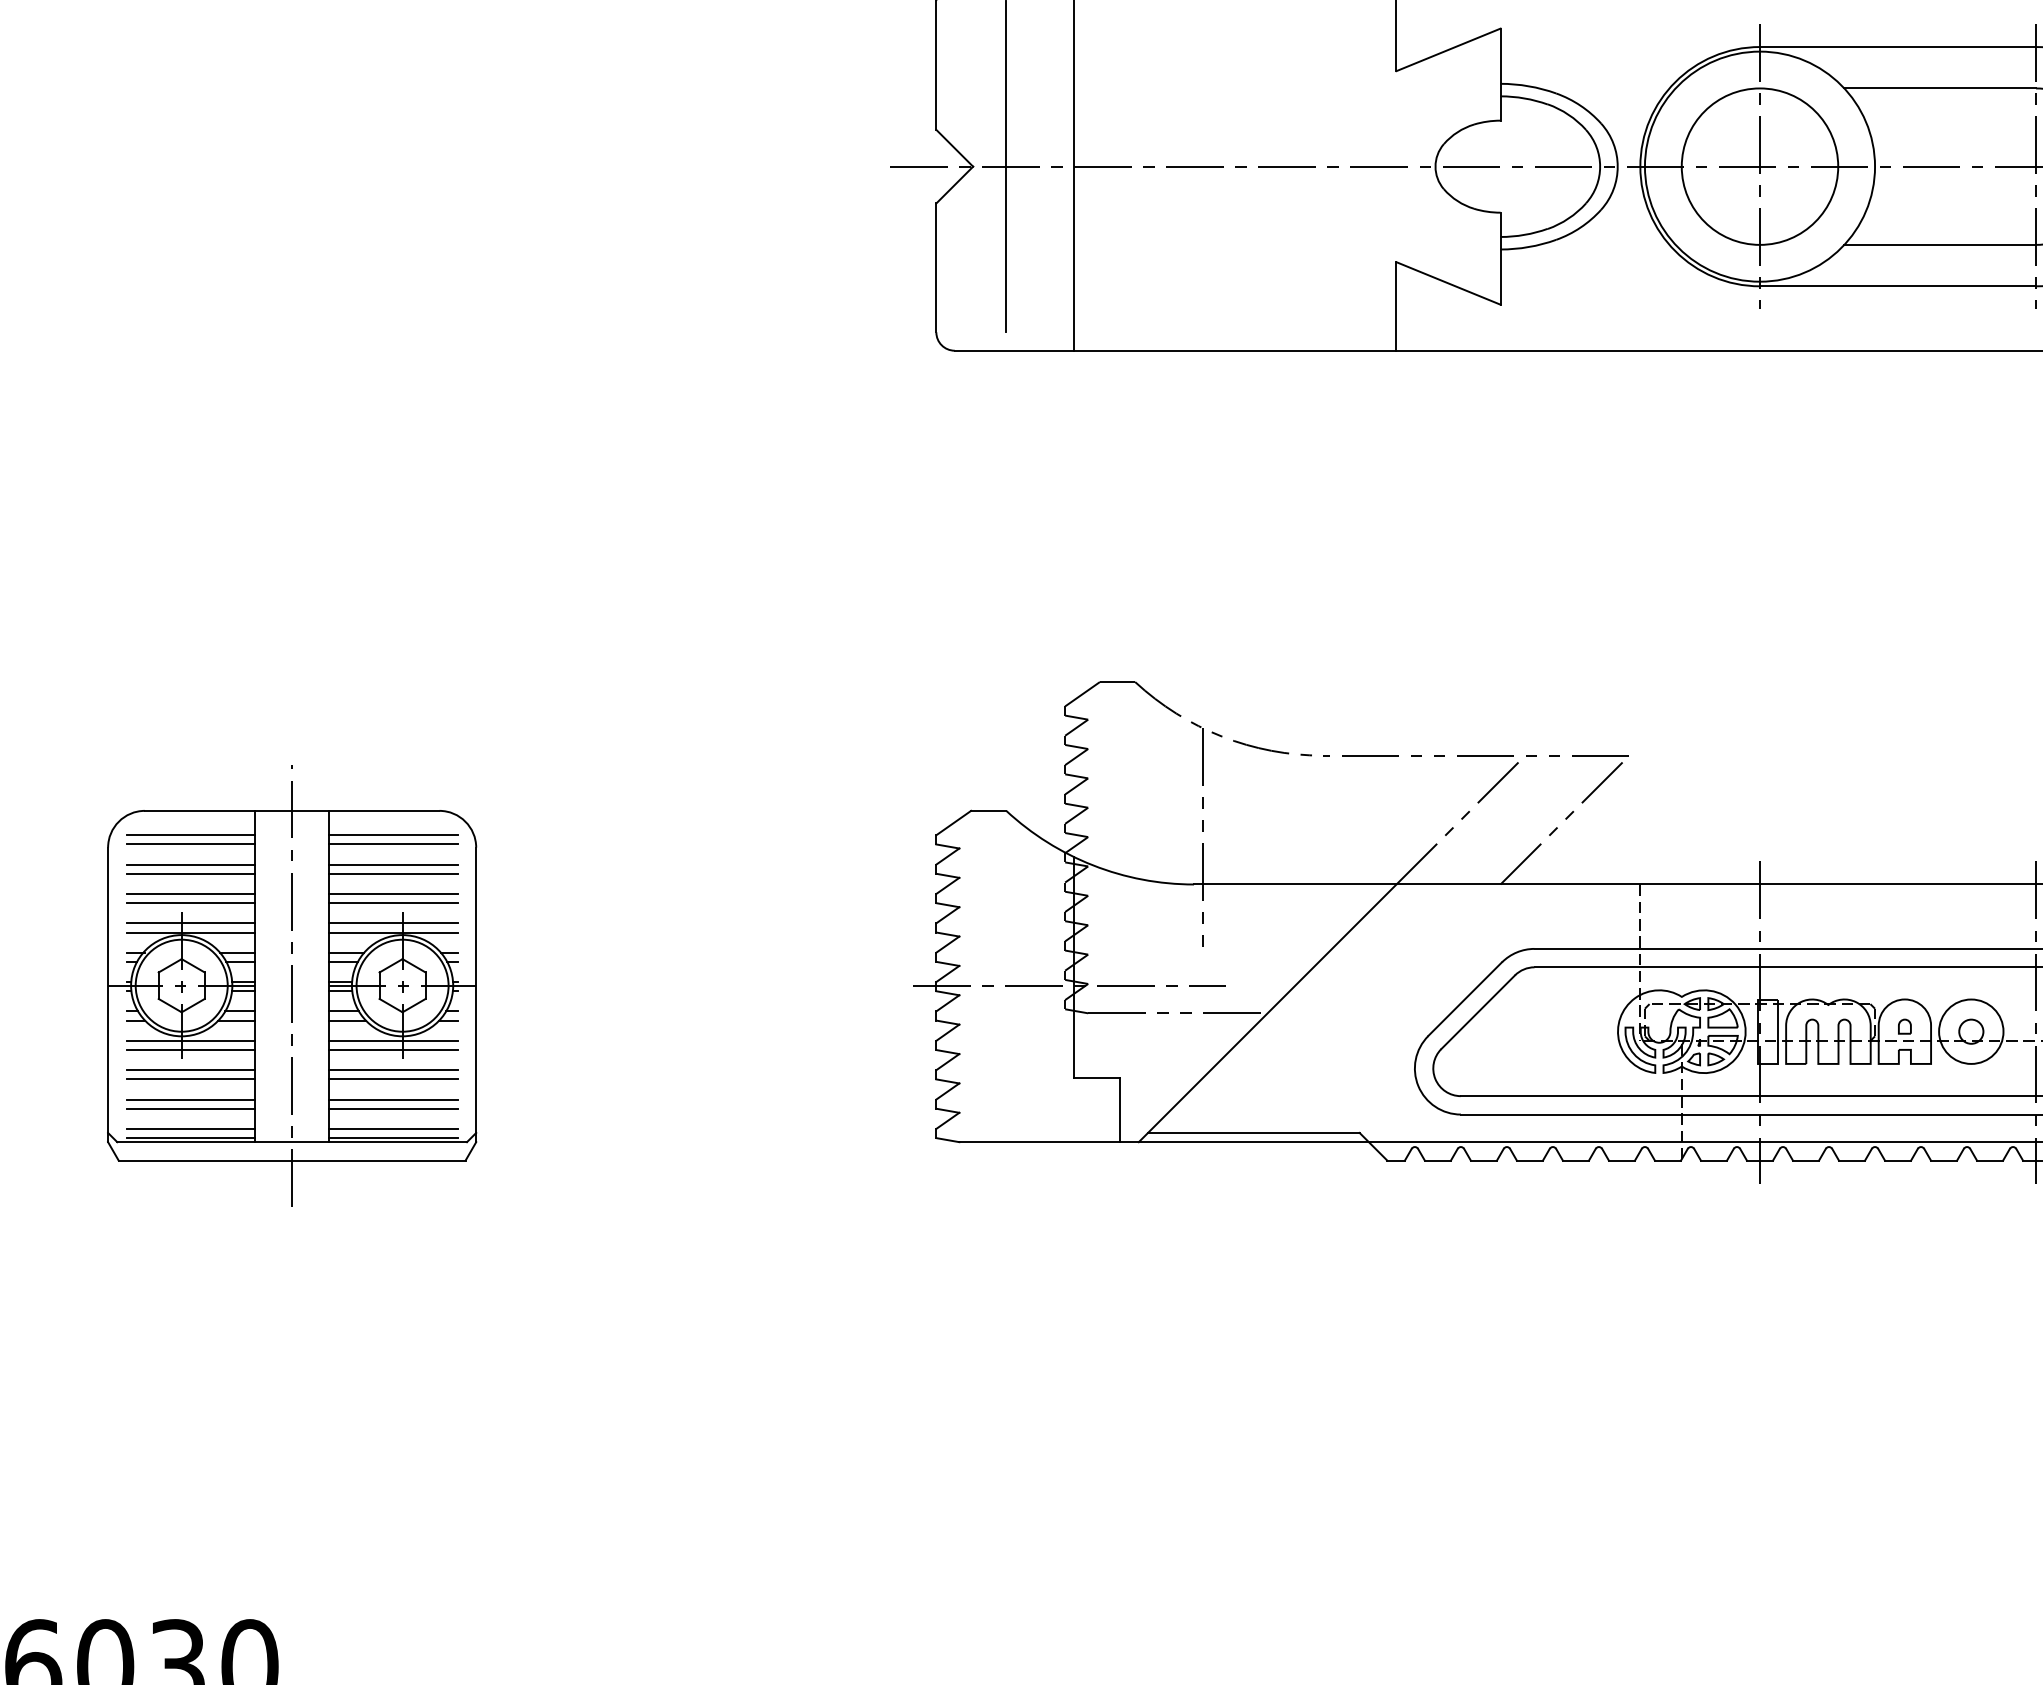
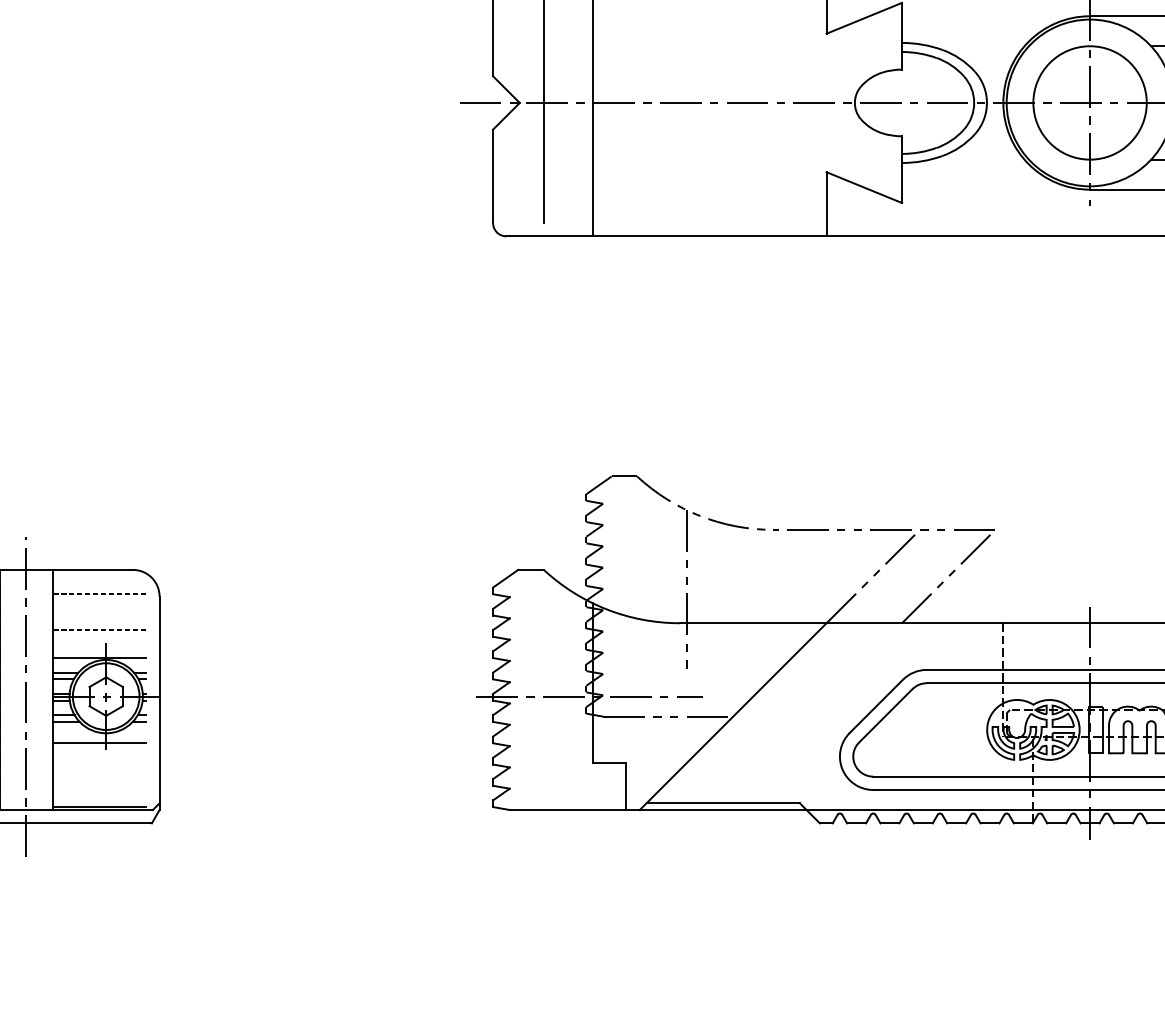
line: (392, 835) -> (98, 587), removed
line: (392, 844) -> (98, 594), solid -> dashed
line: (392, 864) -> (98, 608), removed
line: (392, 873) -> (98, 615), removed
line: (392, 893) -> (98, 629), solid -> dashed
line: (392, 903) -> (98, 637), removed
line: (392, 923) -> (98, 651), removed
line: (392, 1040) -> (98, 736), removed
line: (392, 1070) -> (98, 758), removed
line: (392, 1079) -> (98, 764), removed
line: (392, 1099) -> (98, 779), removed
line: (392, 1108) -> (98, 785), removed
line: (392, 1128) -> (98, 800), removed

